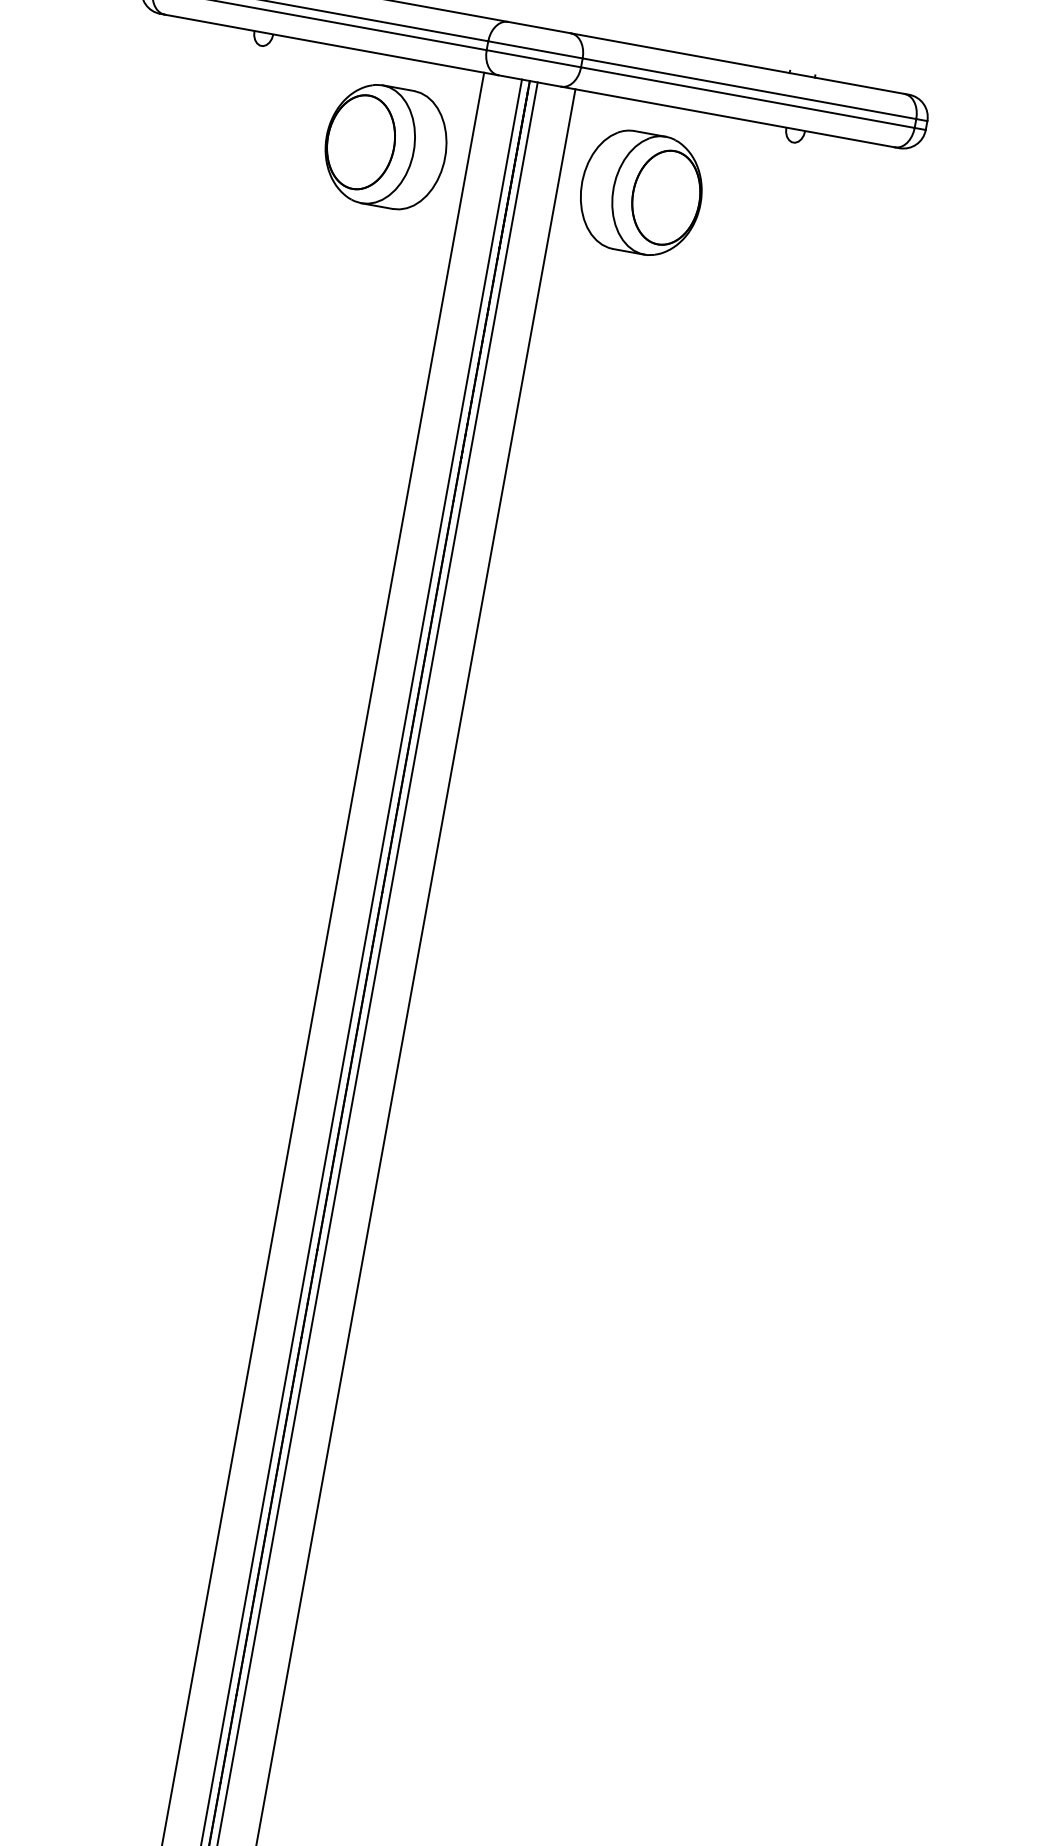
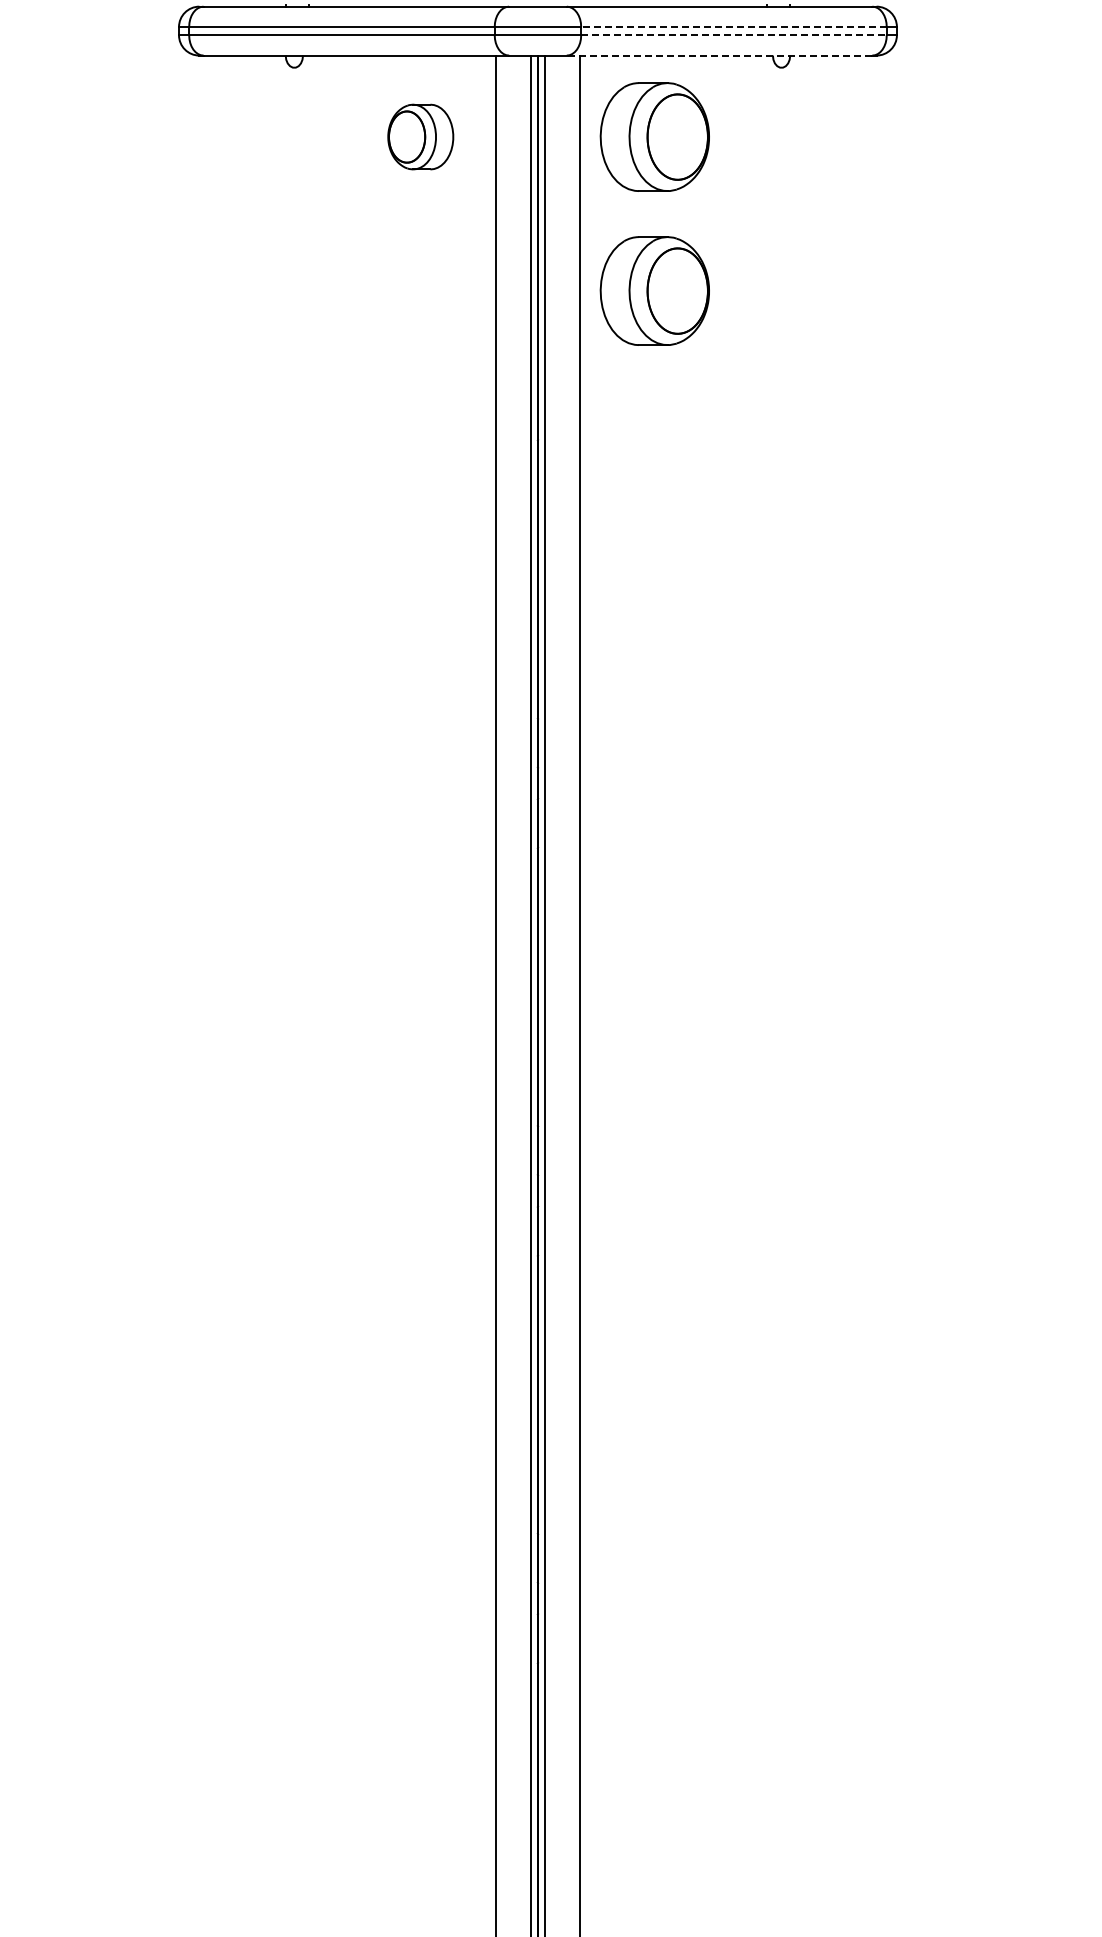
line: (748, 89) -> (733, 27), solid -> dashed
line: (747, 97) -> (733, 35), solid -> dashed
line: (728, 116) -> (719, 55), solid -> dashed
part: (385, 146) -> (420, 136), size x0.6
part: (610, 360) -> (654, 290), added

